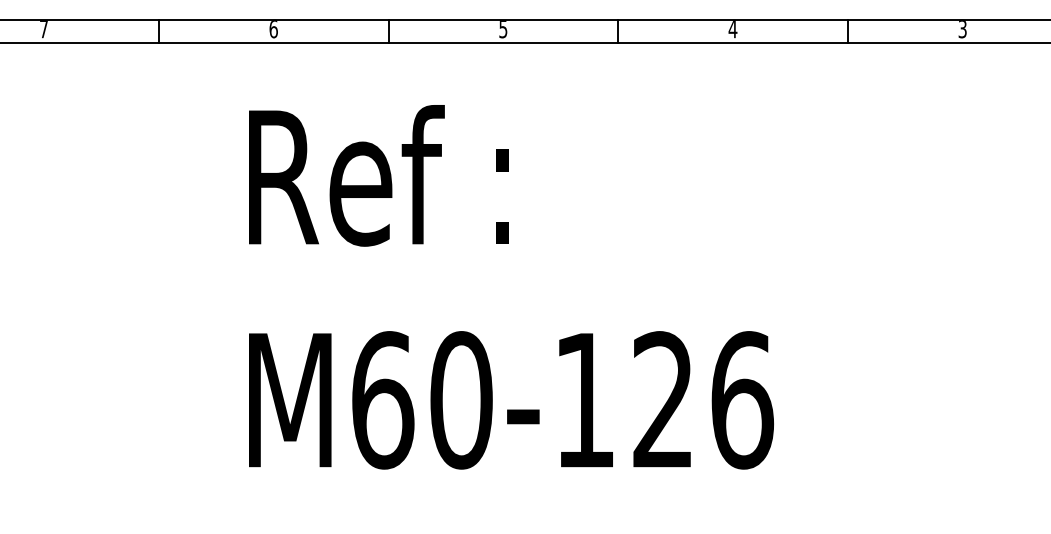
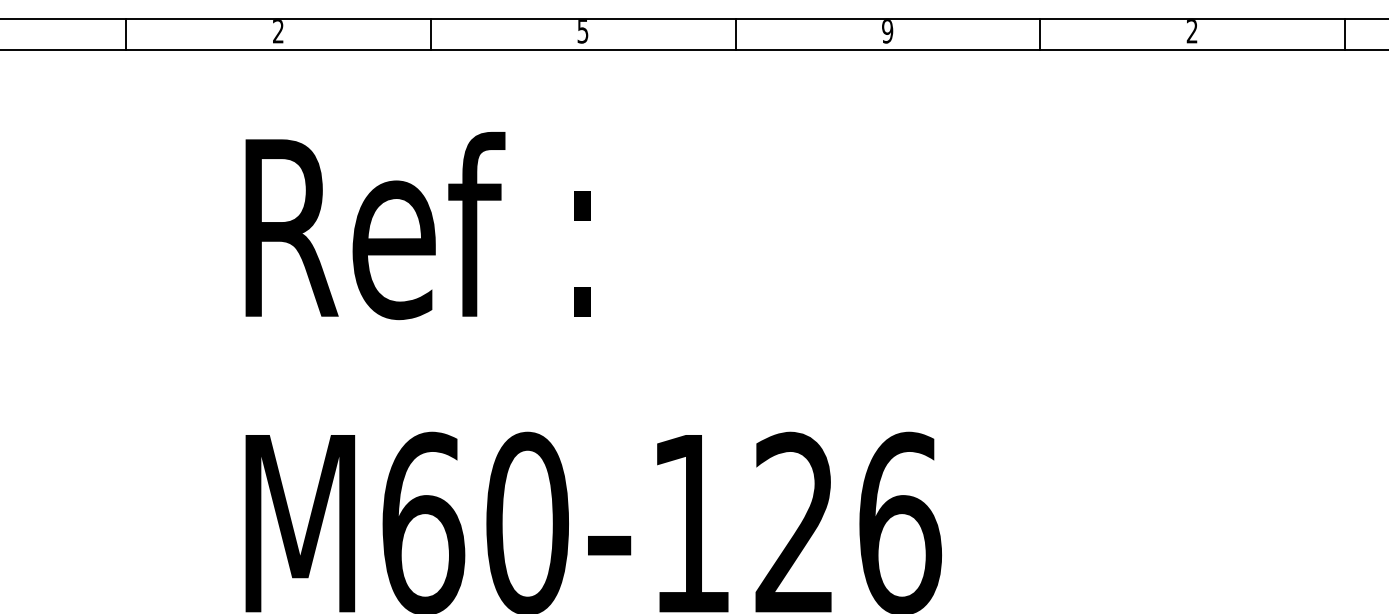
text: (273, 29) -> (278, 31), 6 -> 2
text: (732, 29) -> (886, 31), 4 -> 9
text: (962, 29) -> (1191, 31), 3 -> 2

